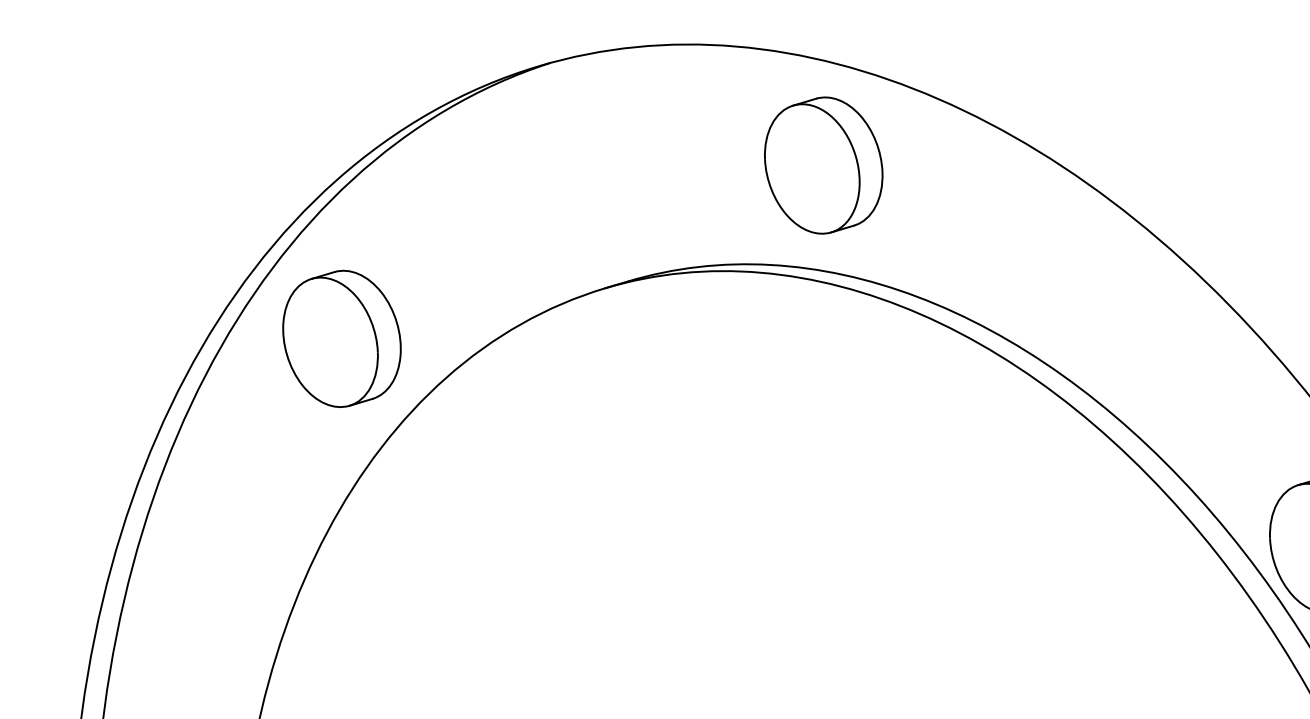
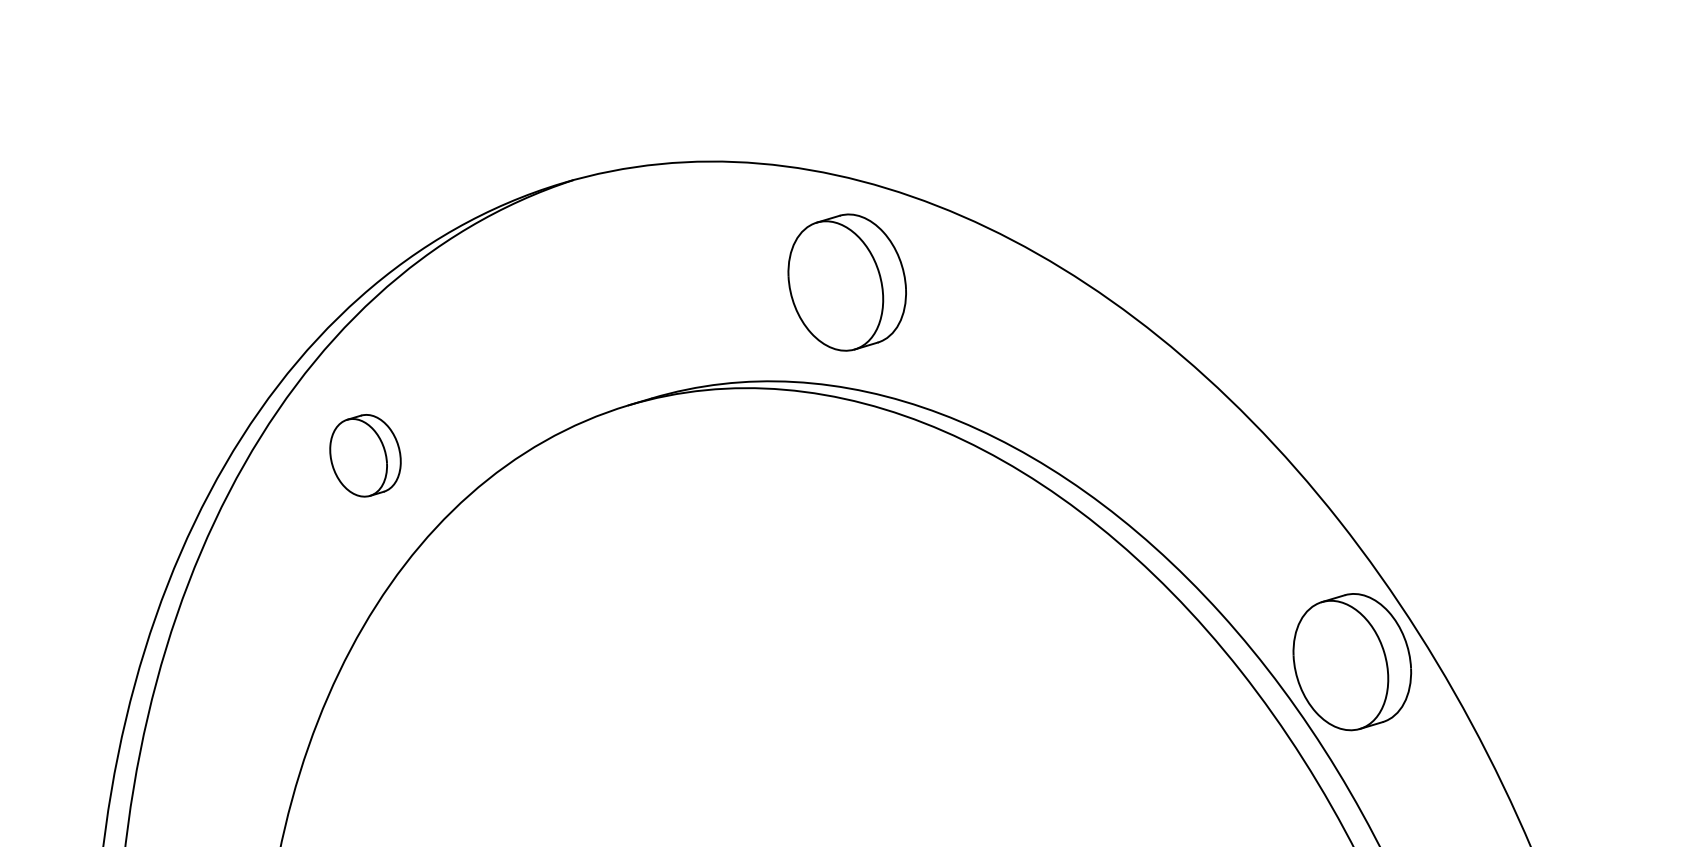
part: (341, 338) -> (365, 455), size x0.6

